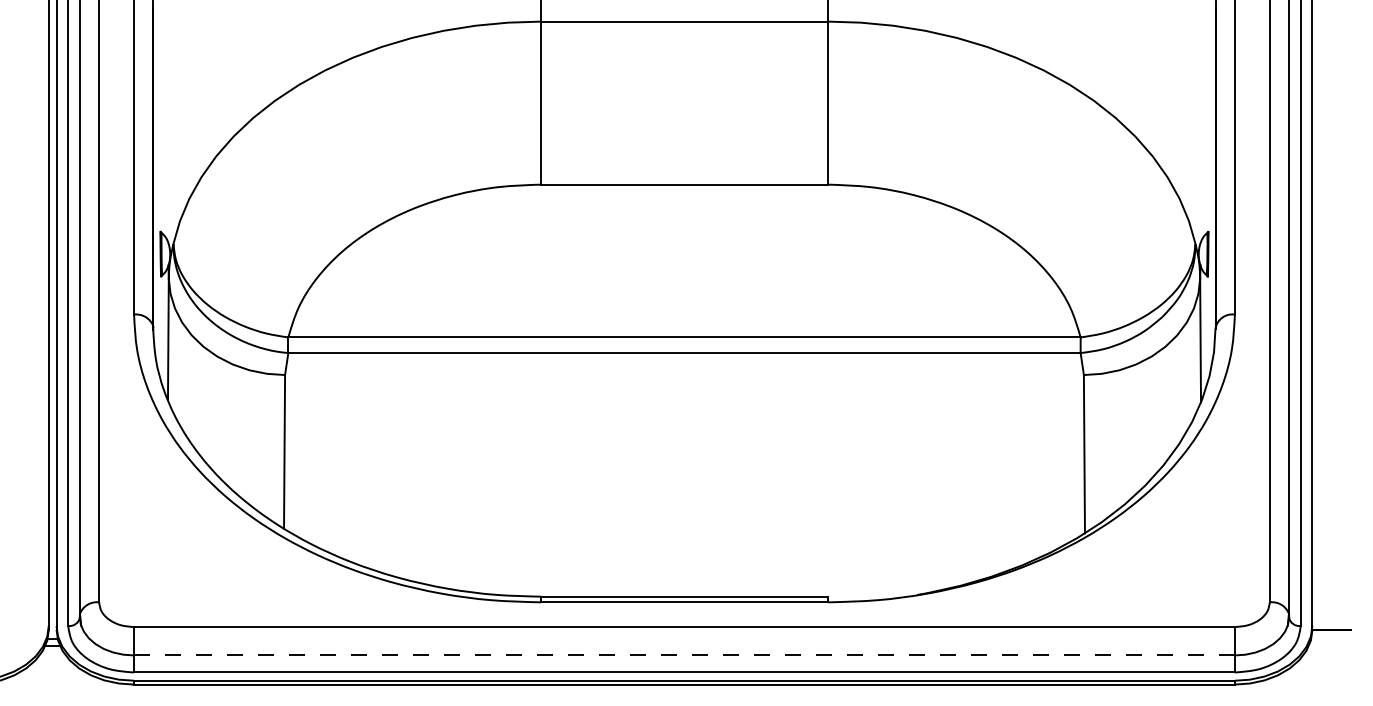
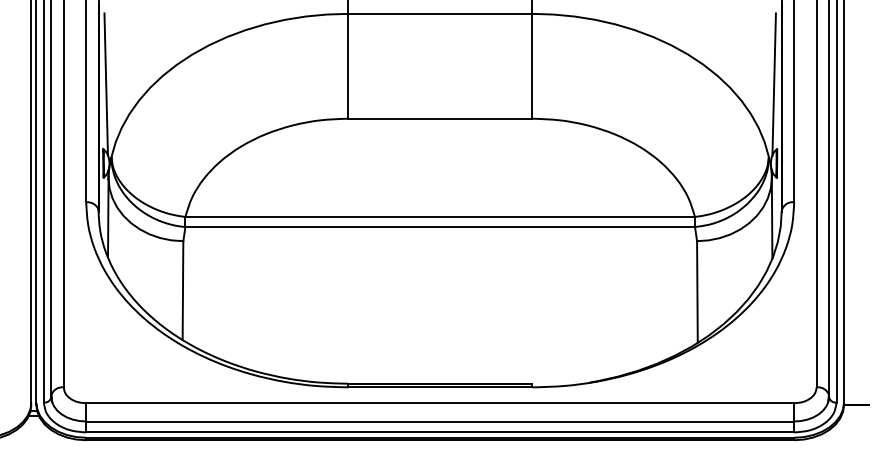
line: (164, 131) -> (105, 84), added
line: (1202, 131) -> (773, 84), added
line: (684, 655) -> (440, 421), dashed -> solid

